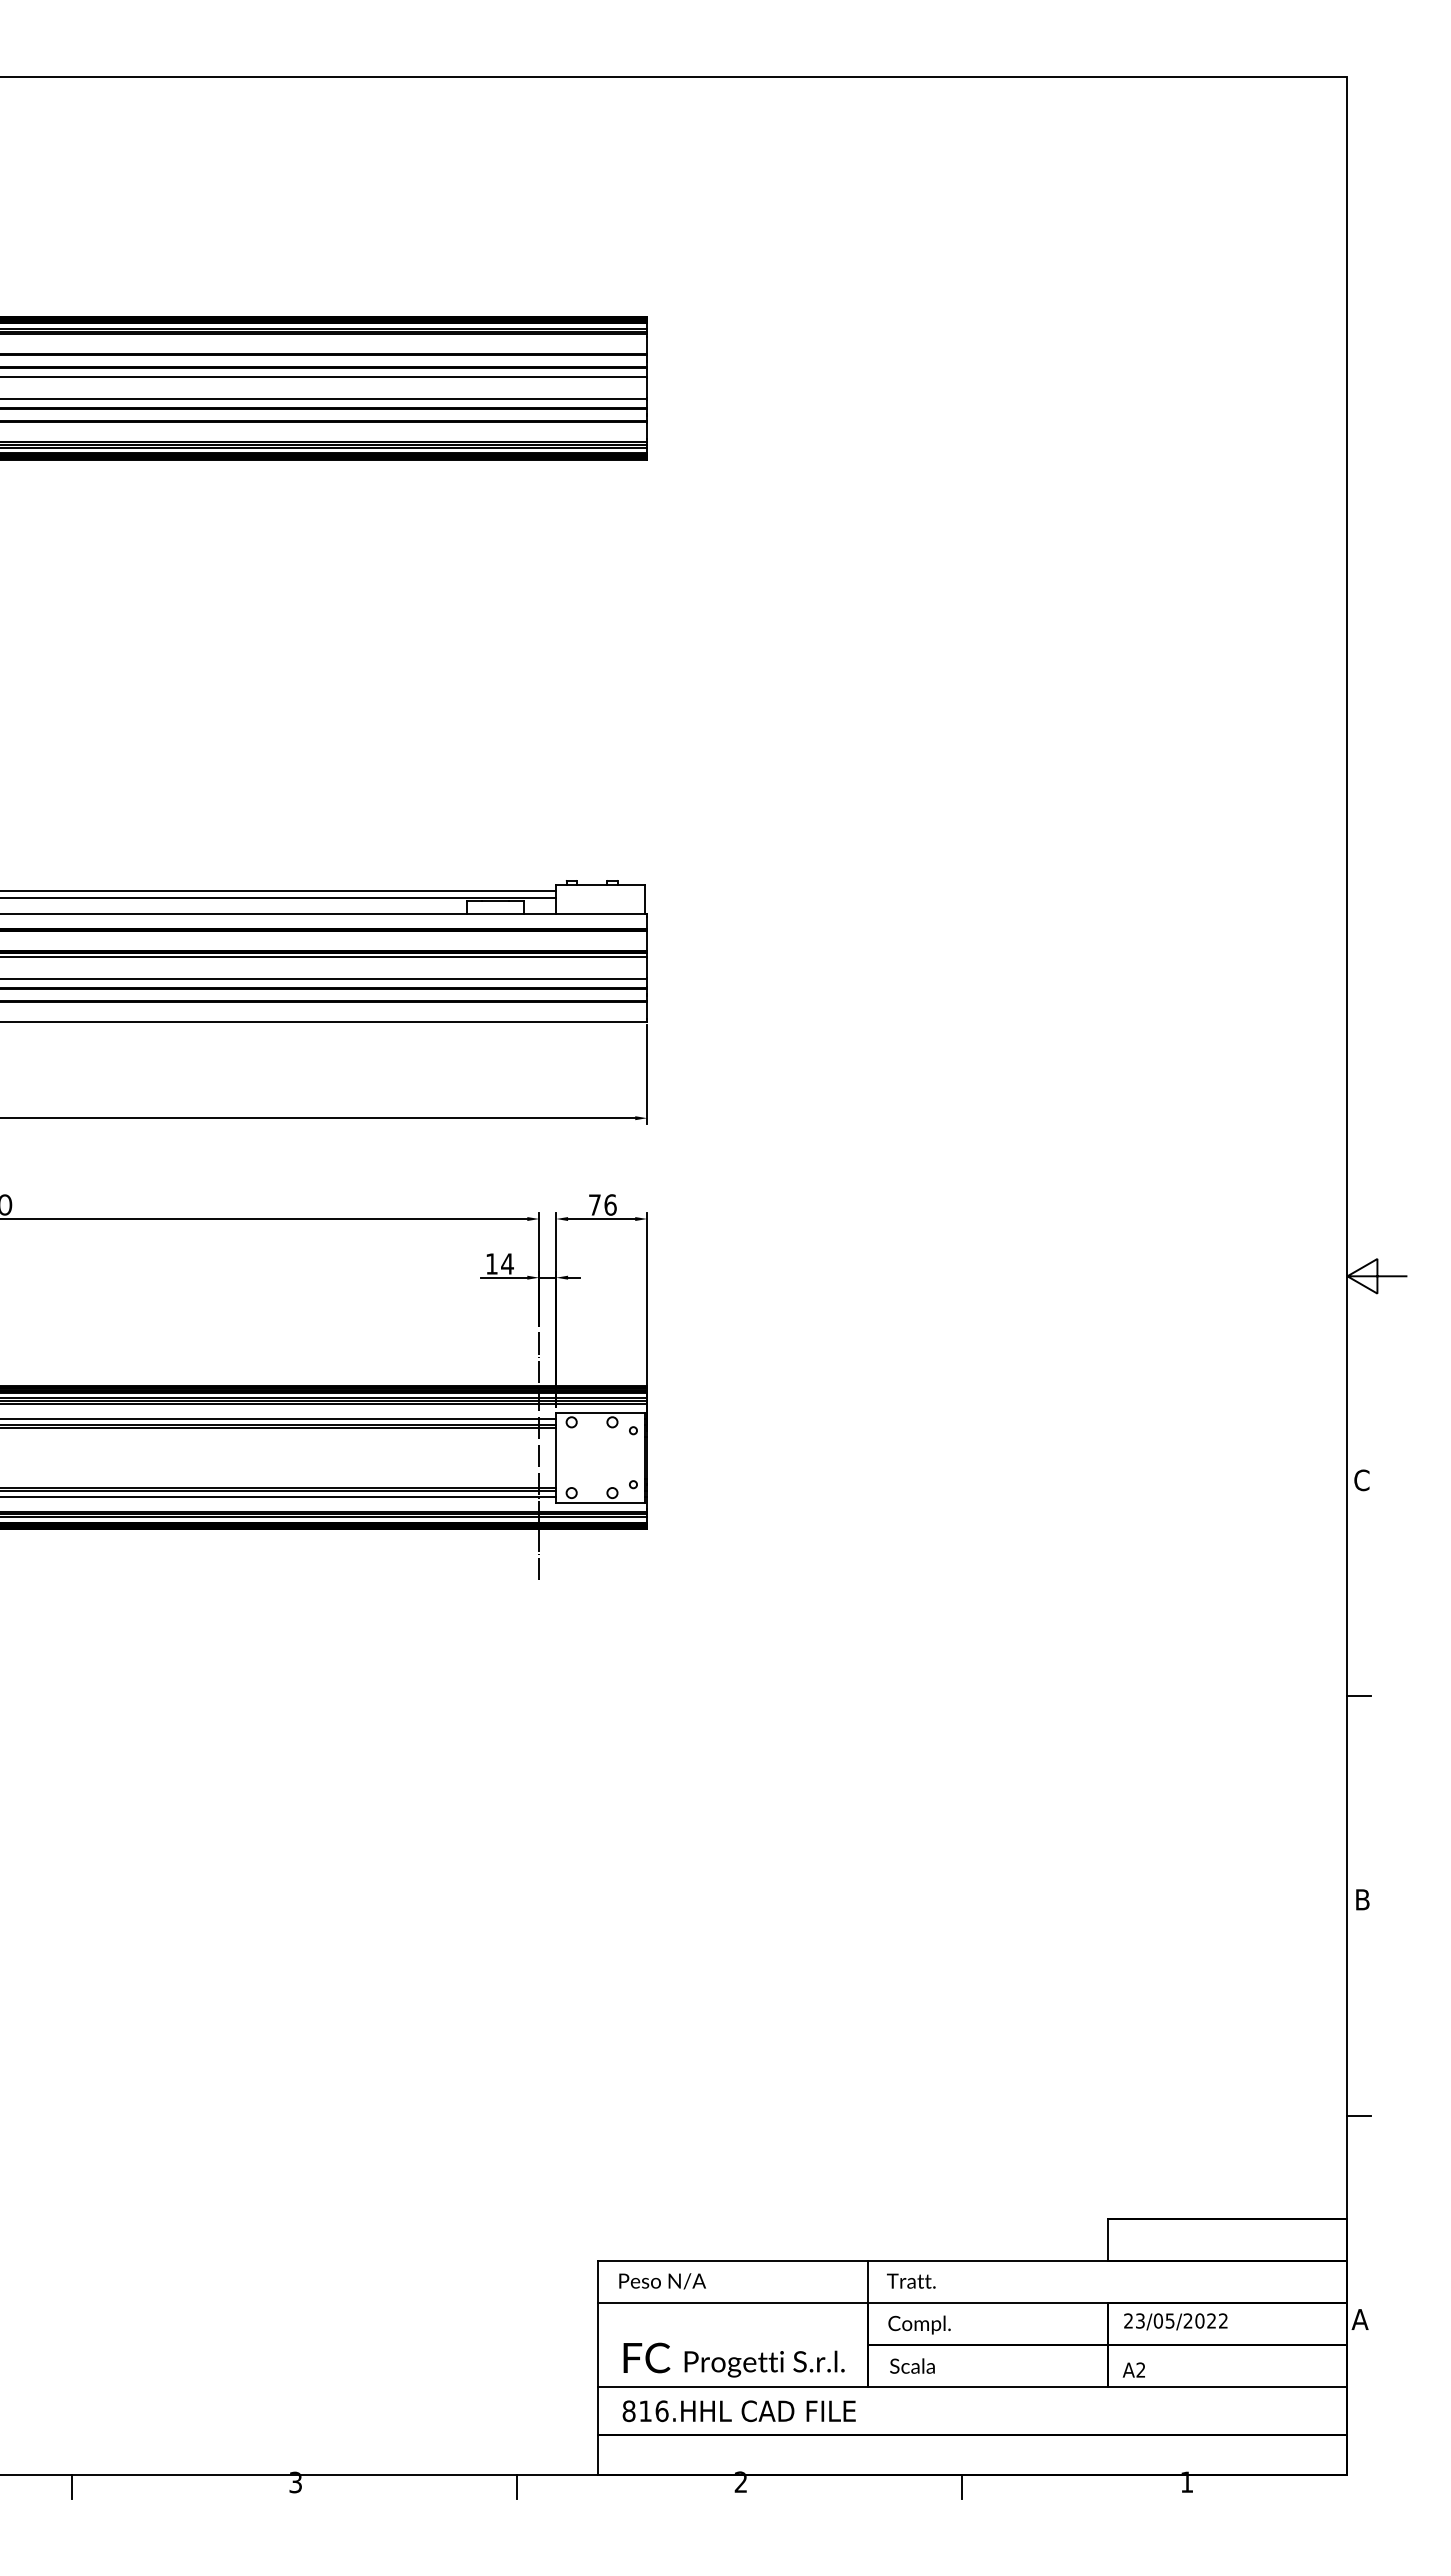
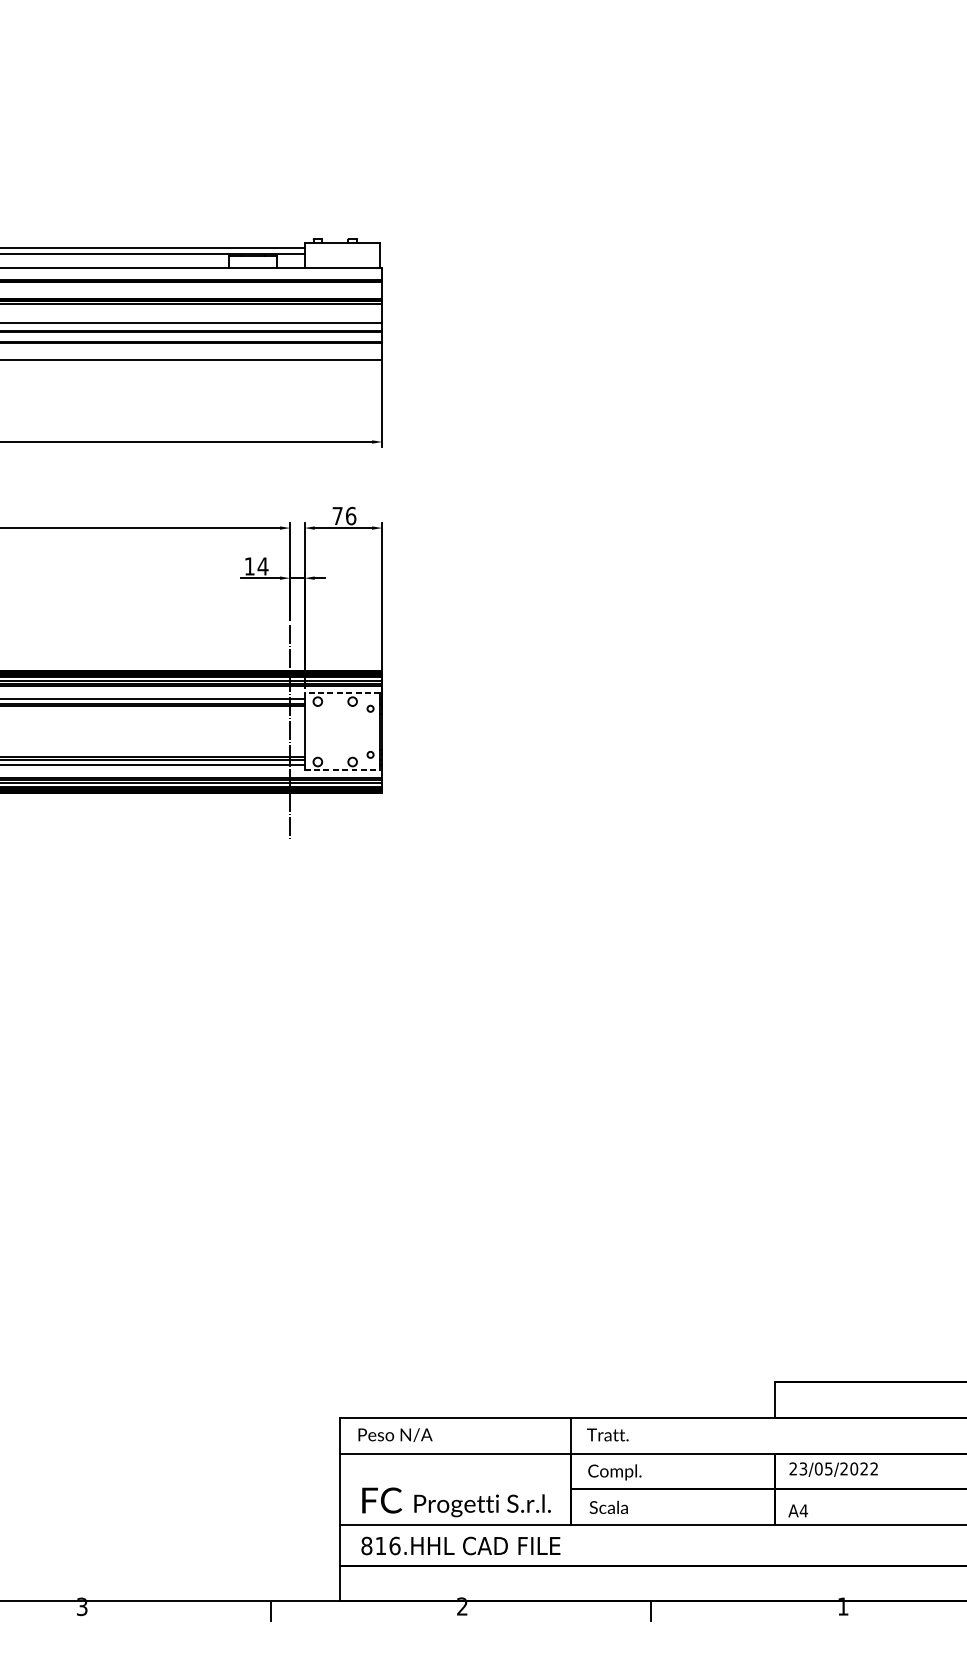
line: (599, 1412) -> (341, 693), solid -> dashed
line: (600, 1502) -> (342, 770), solid -> dashed
text: (1140, 2369) -> (803, 1510), A2 -> A4

